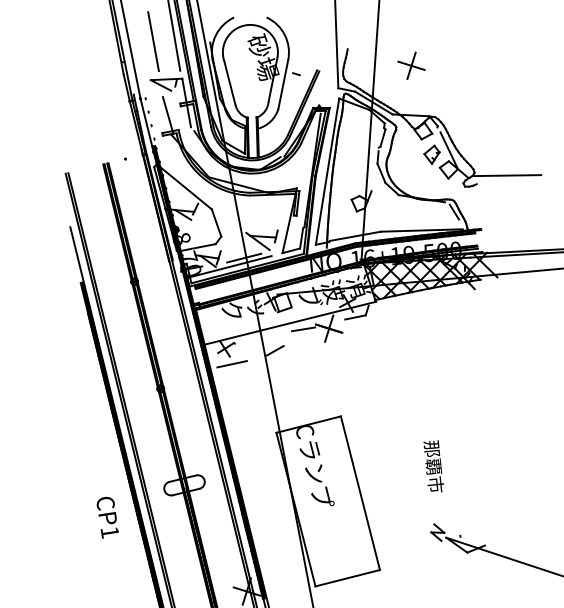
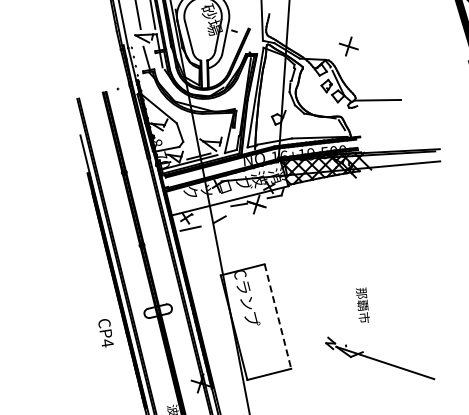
part: (411, 65) -> (348, 46), moved
text: (433, 465) -> (362, 304), moved
line: (359, 493) -> (277, 316), solid -> dashed
text: (110, 532) -> (107, 343), CP1 -> CP4

